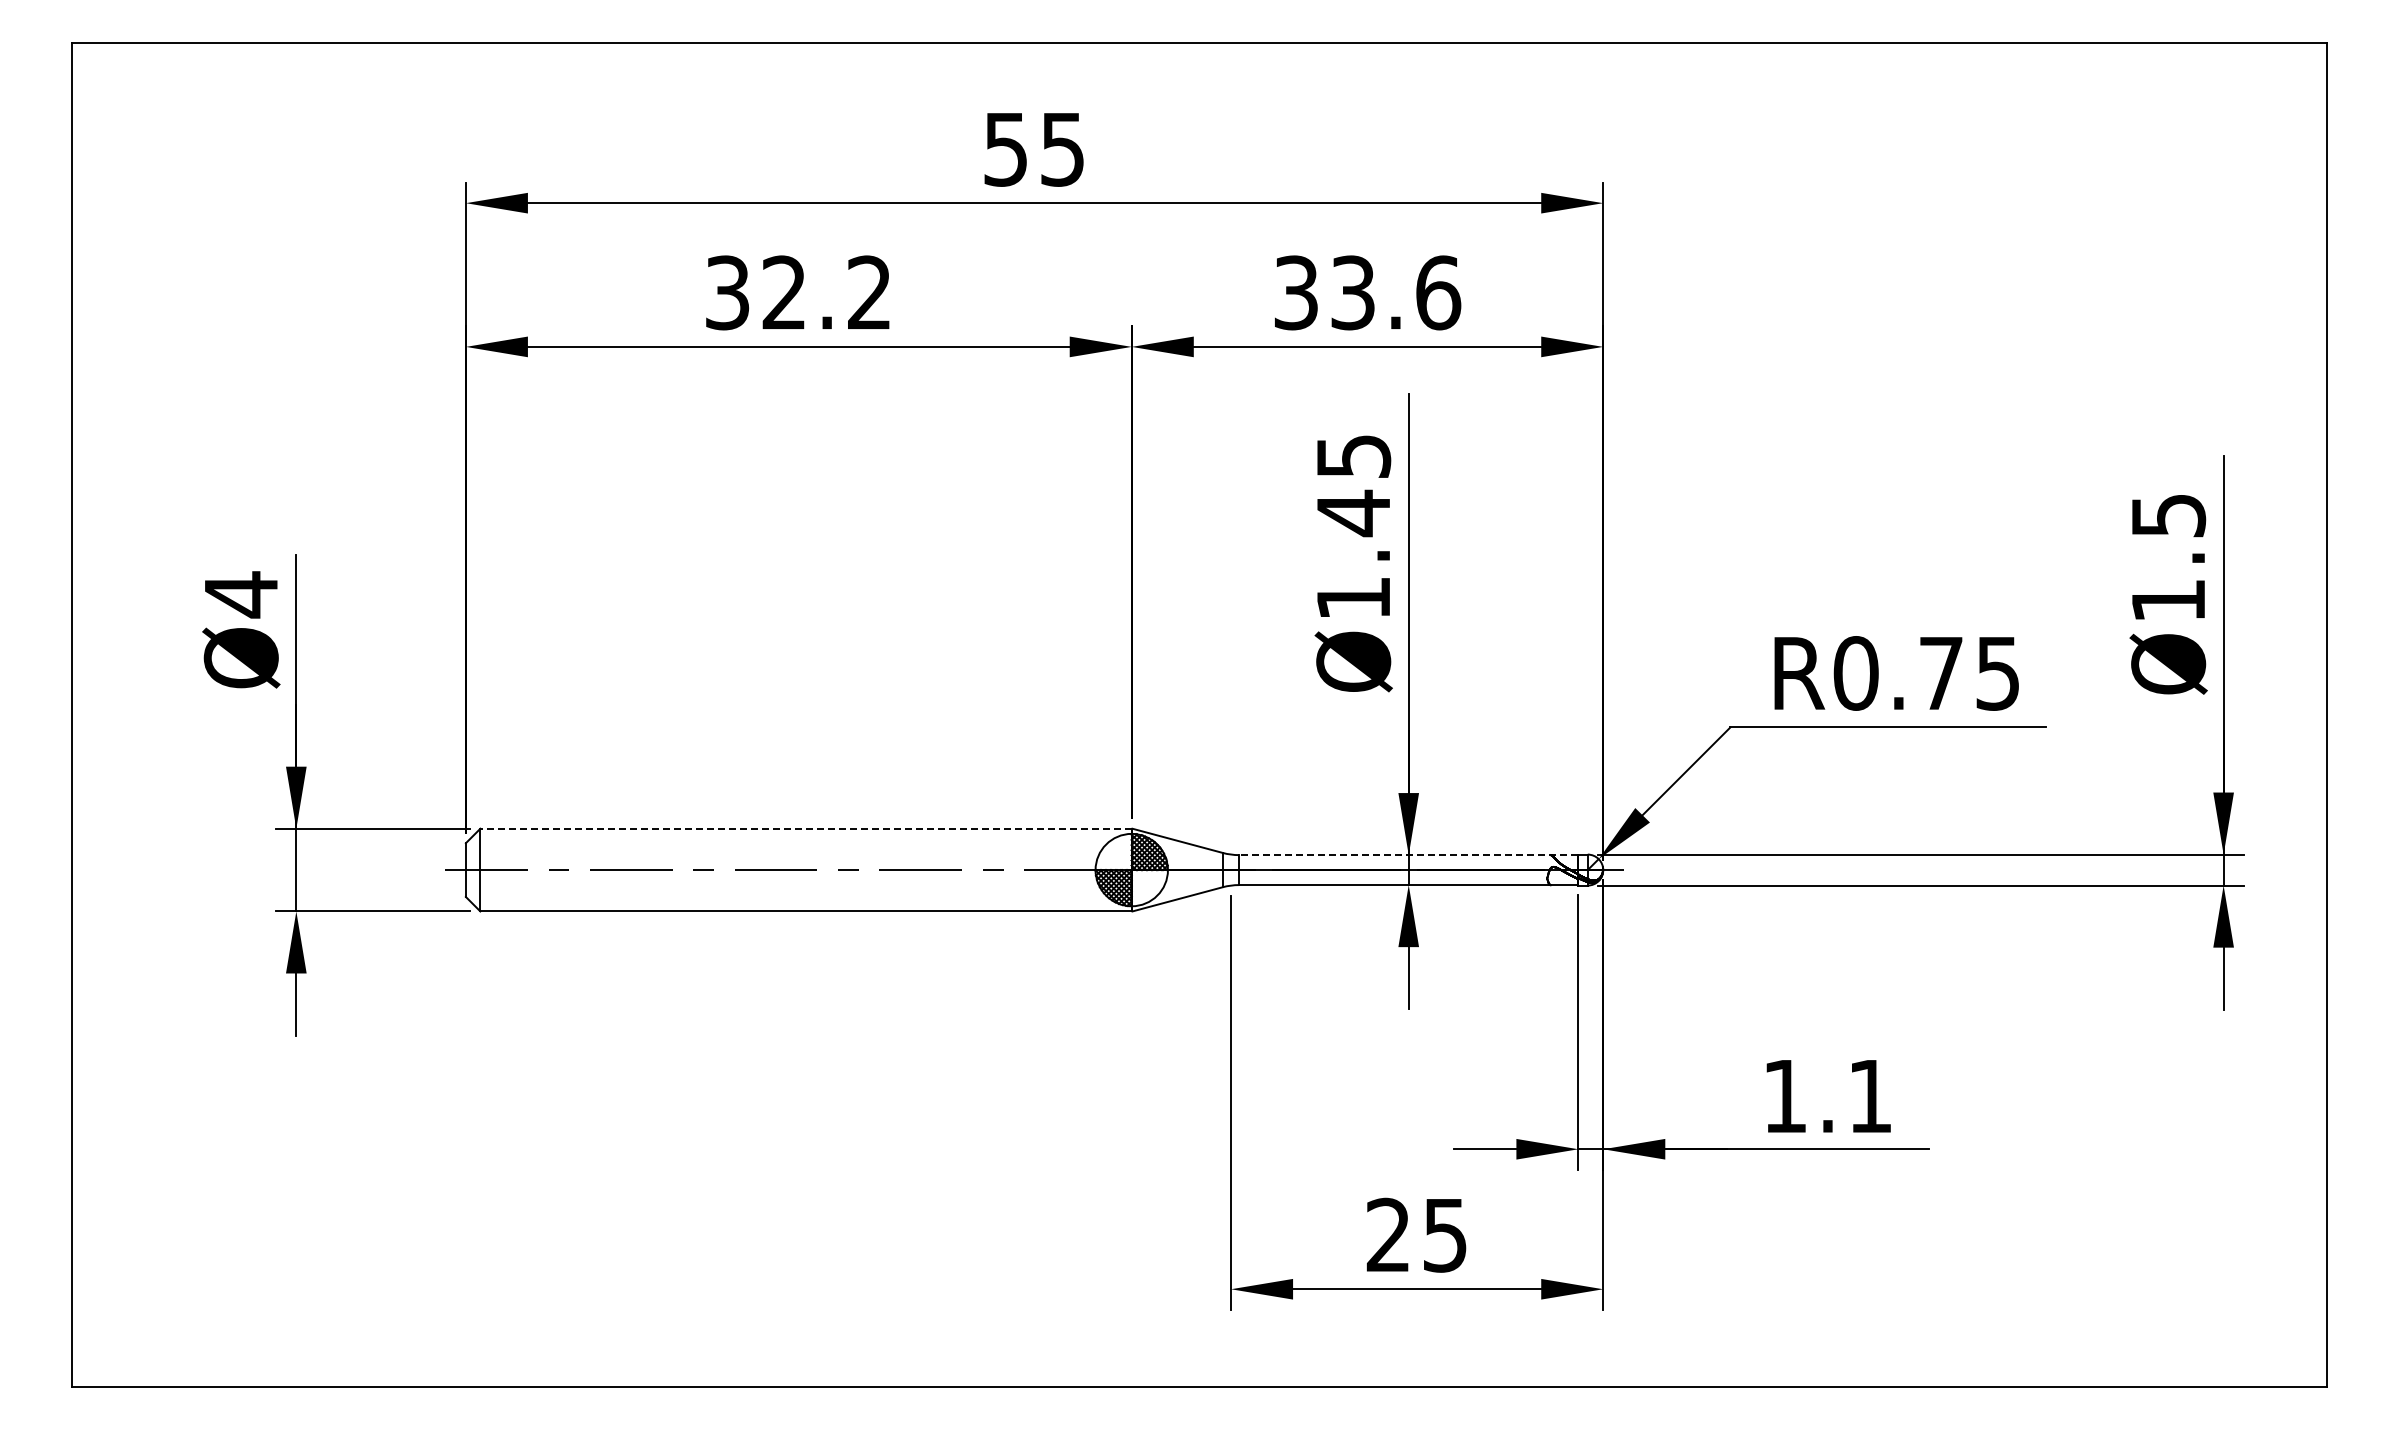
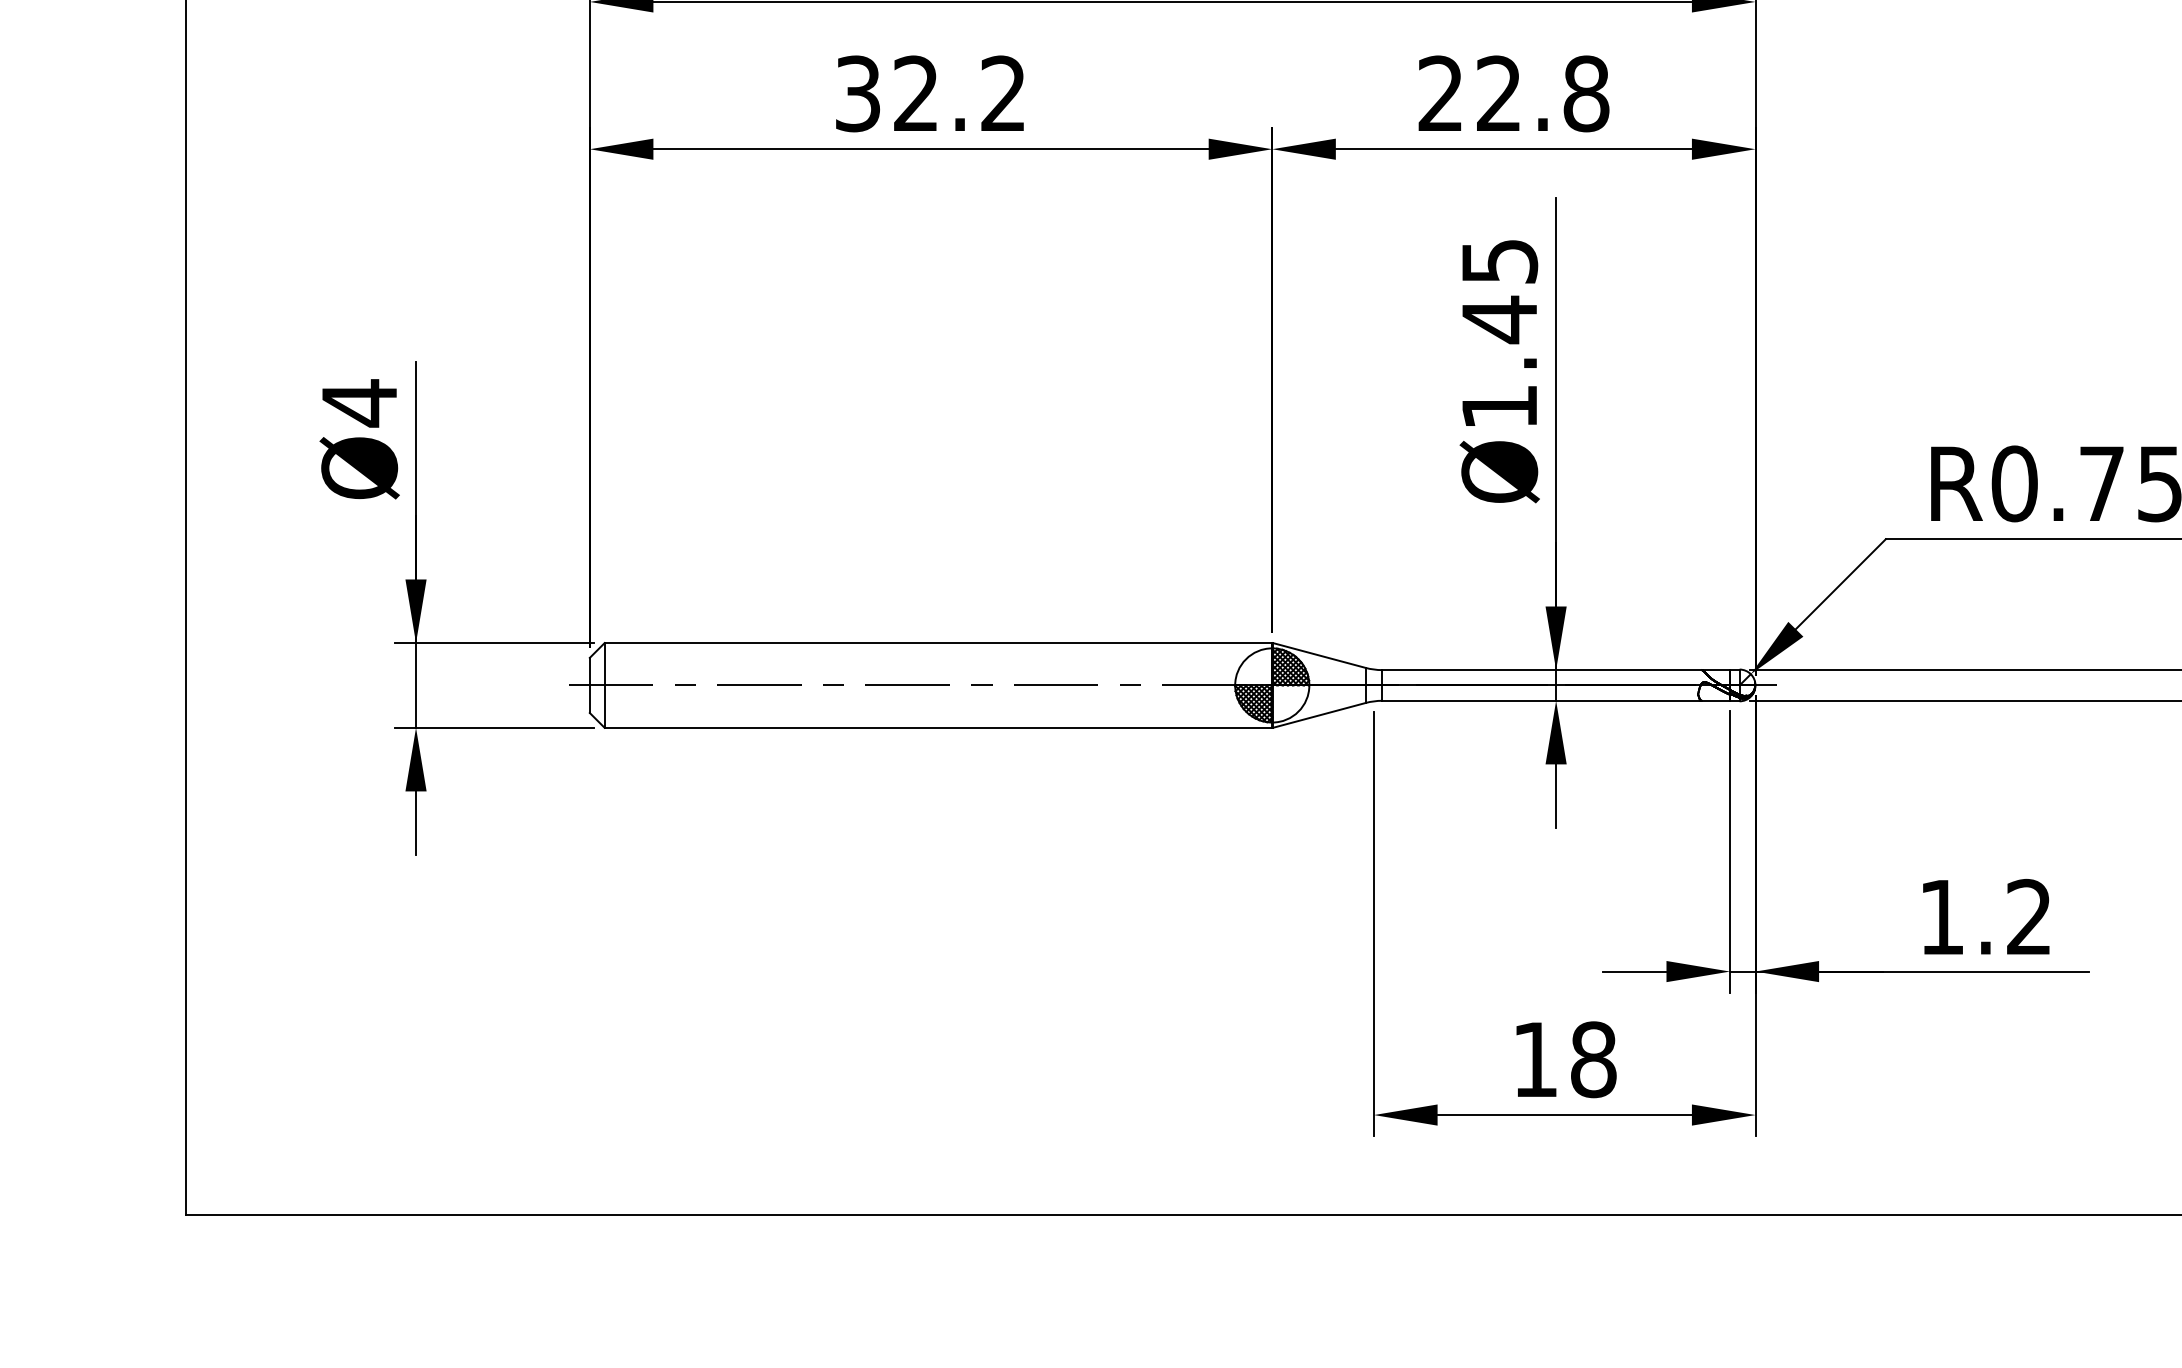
text: (1367, 292) -> (1513, 93), 33.6 -> 22.8
line: (806, 828) -> (938, 642), dashed -> solid
line: (1408, 855) -> (1555, 670), dashed -> solid
text: (1869, 1095) -> (2028, 916), 1.1 -> 1.2
text: (1416, 1234) -> (1564, 1058), 25 -> 18

